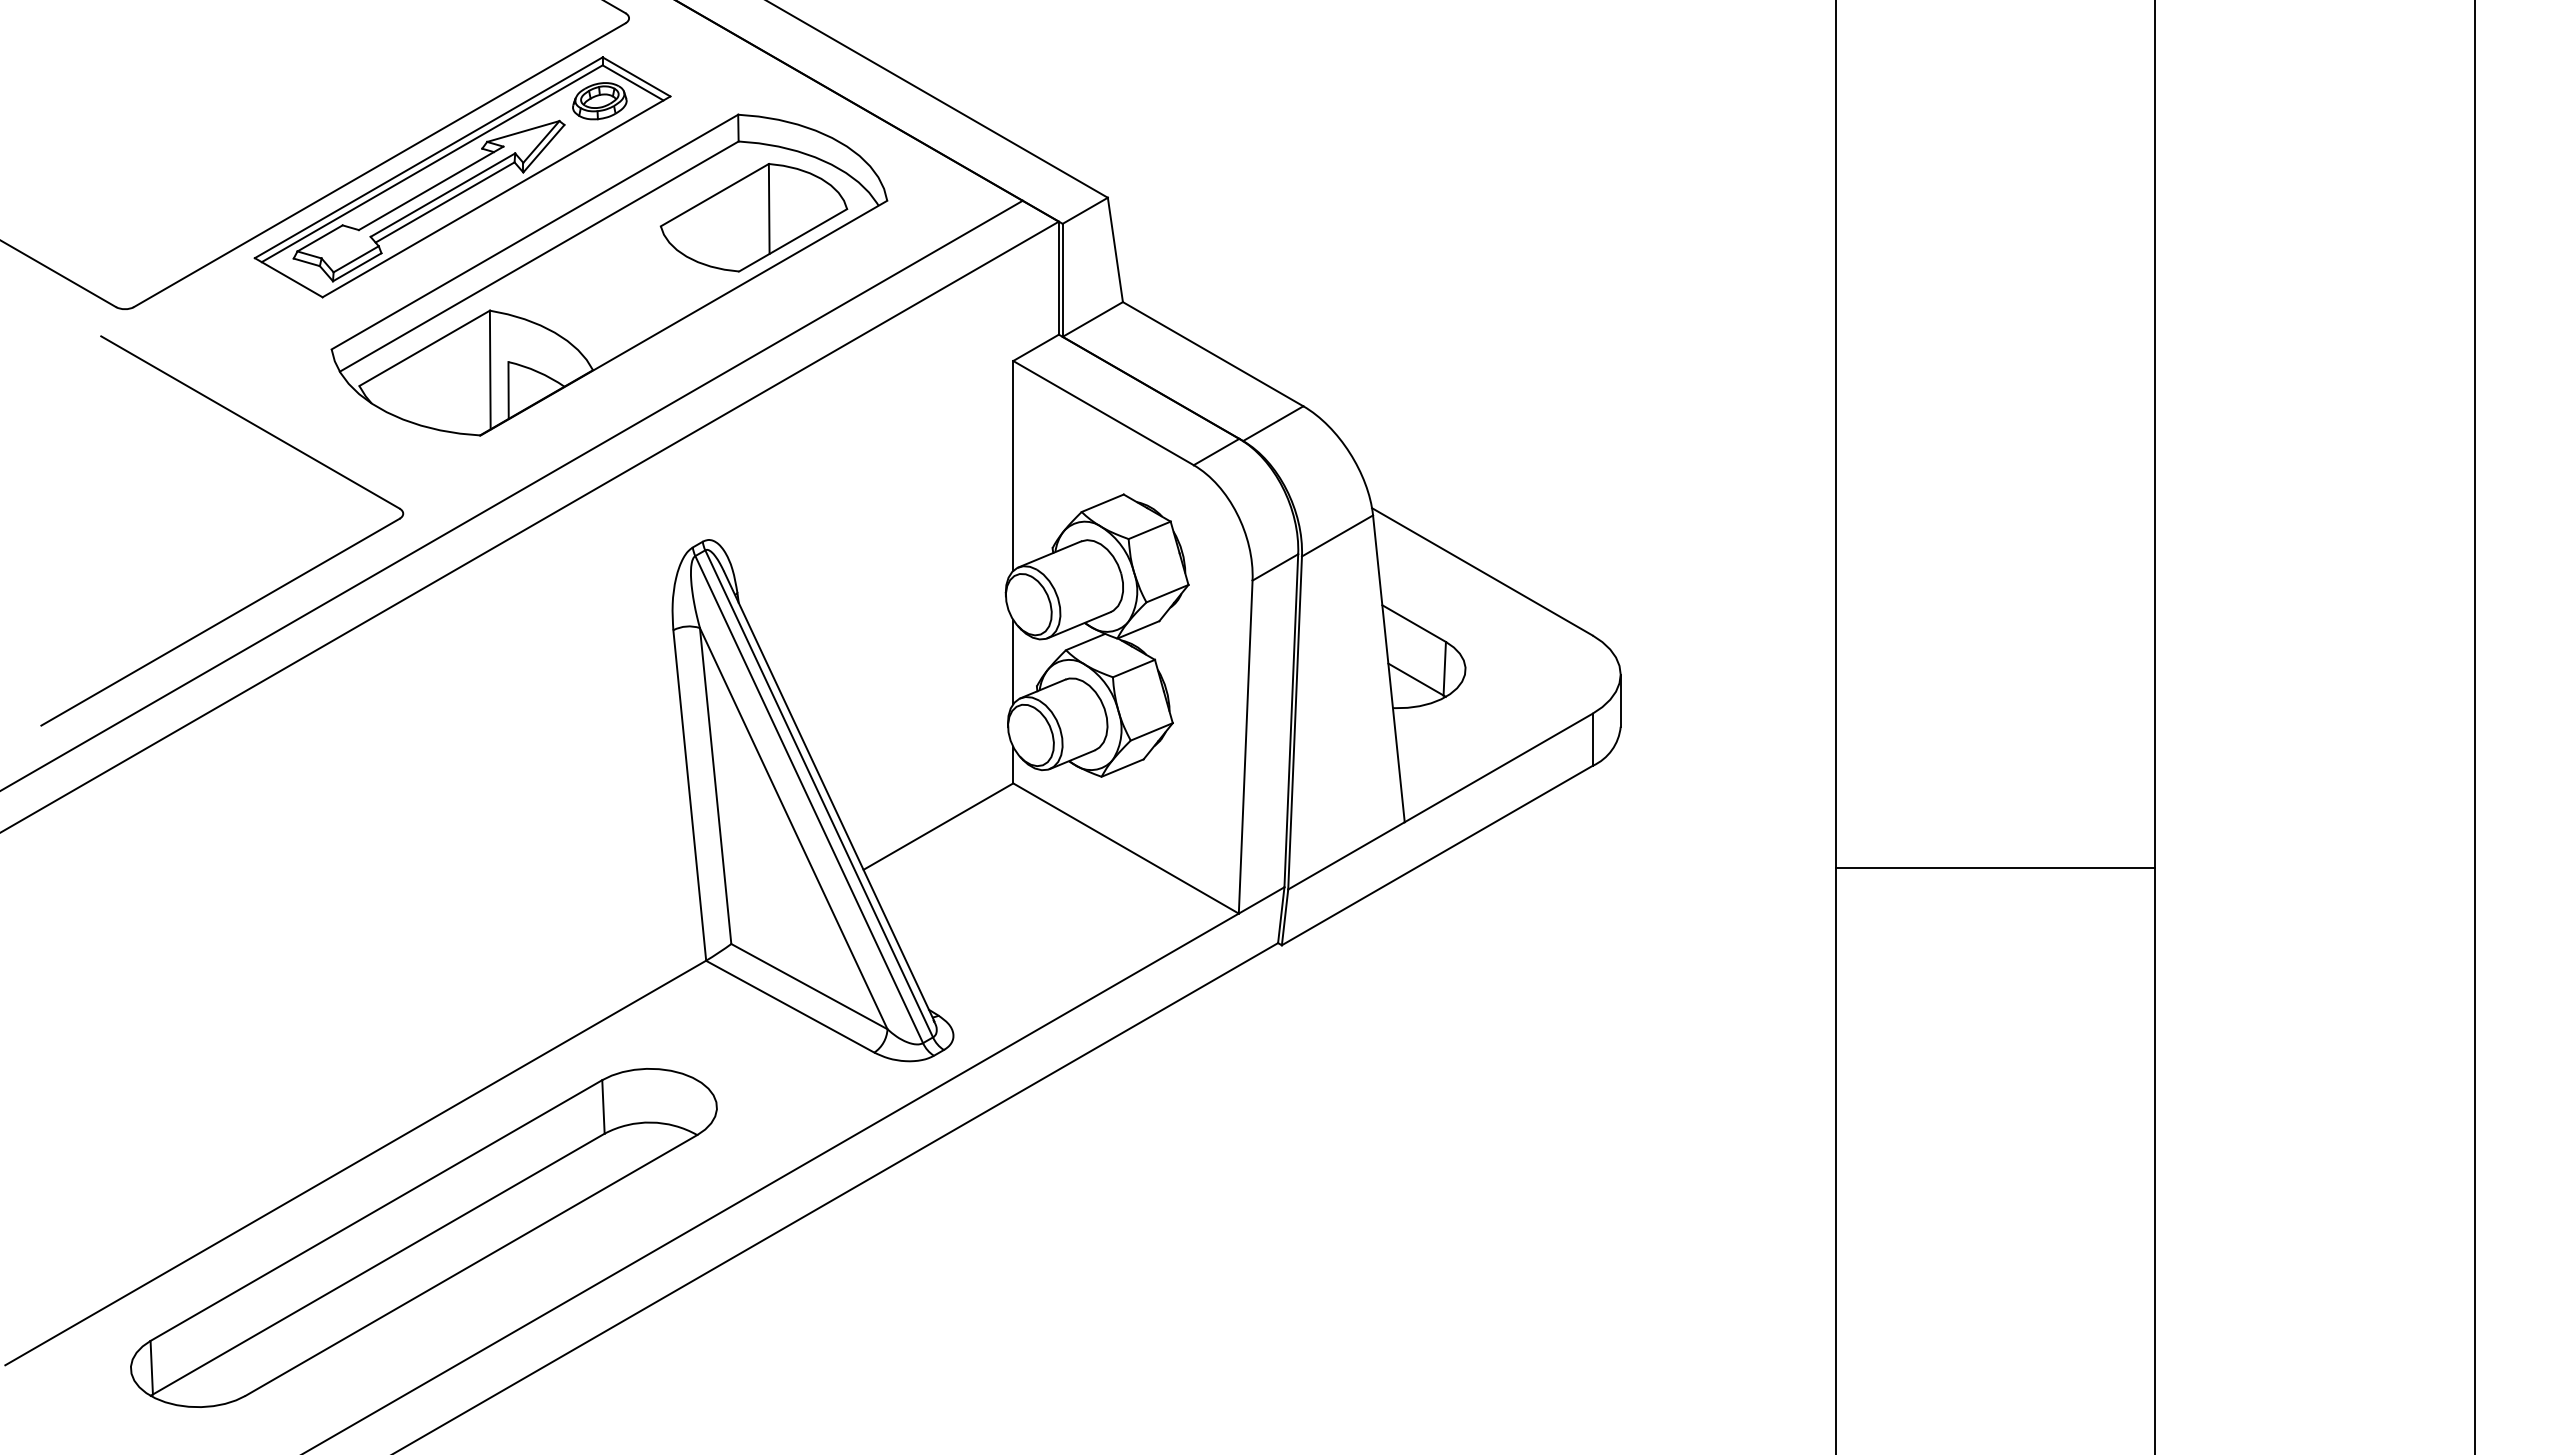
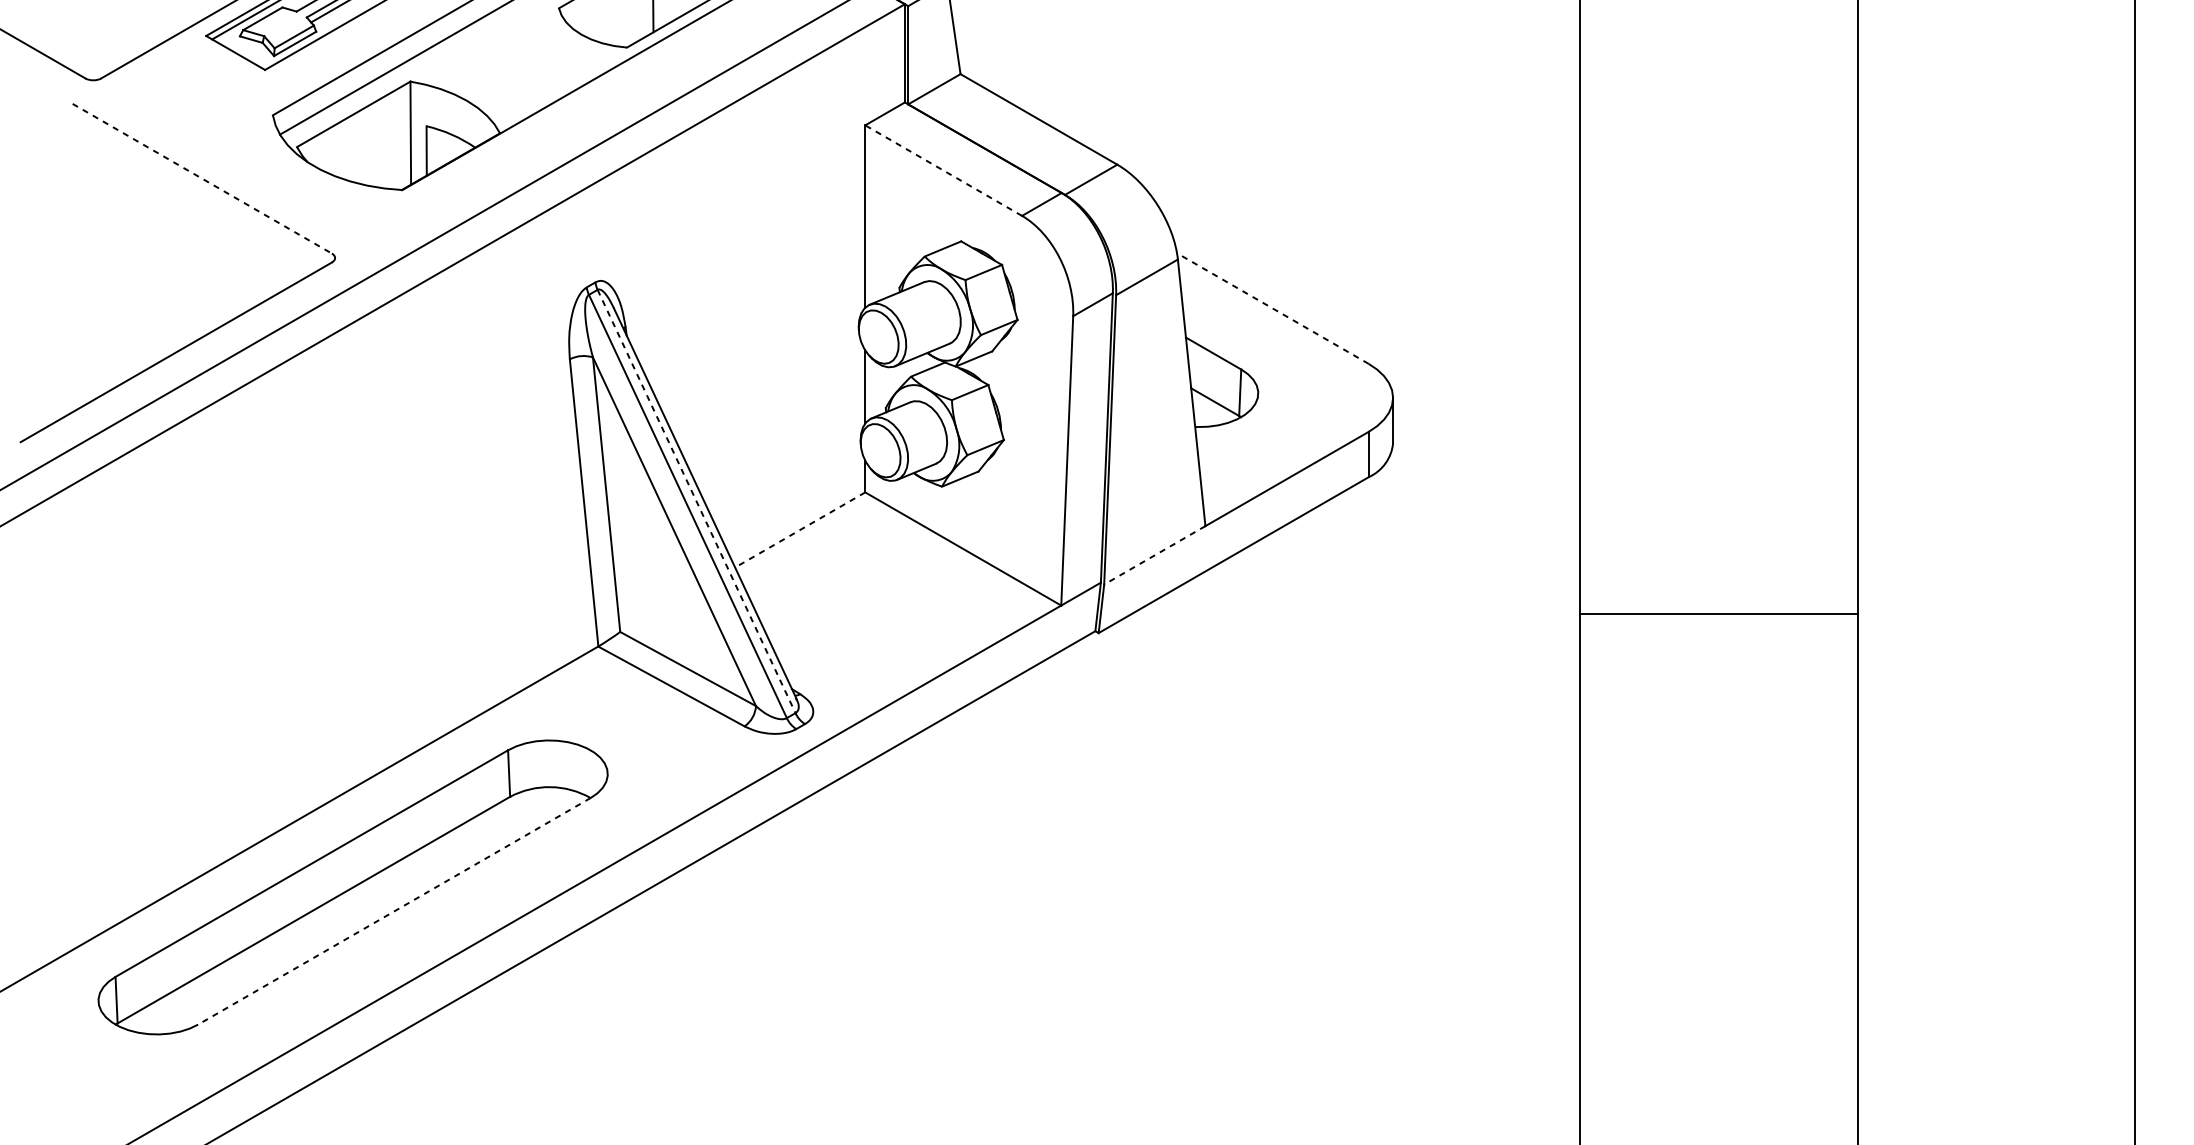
line: (1103, 412) -> (943, 170), solid -> dashed
line: (250, 422) -> (202, 178), solid -> dashed
line: (1481, 571) -> (1272, 308), solid -> dashed
line: (819, 793) -> (696, 501), solid -> dashed
line: (938, 826) -> (800, 529), solid -> dashed
line: (1346, 856) -> (1154, 555), solid -> dashed
line: (1995, 868) -> (1718, 614), moved
line: (471, 1265) -> (394, 911), solid -> dashed

